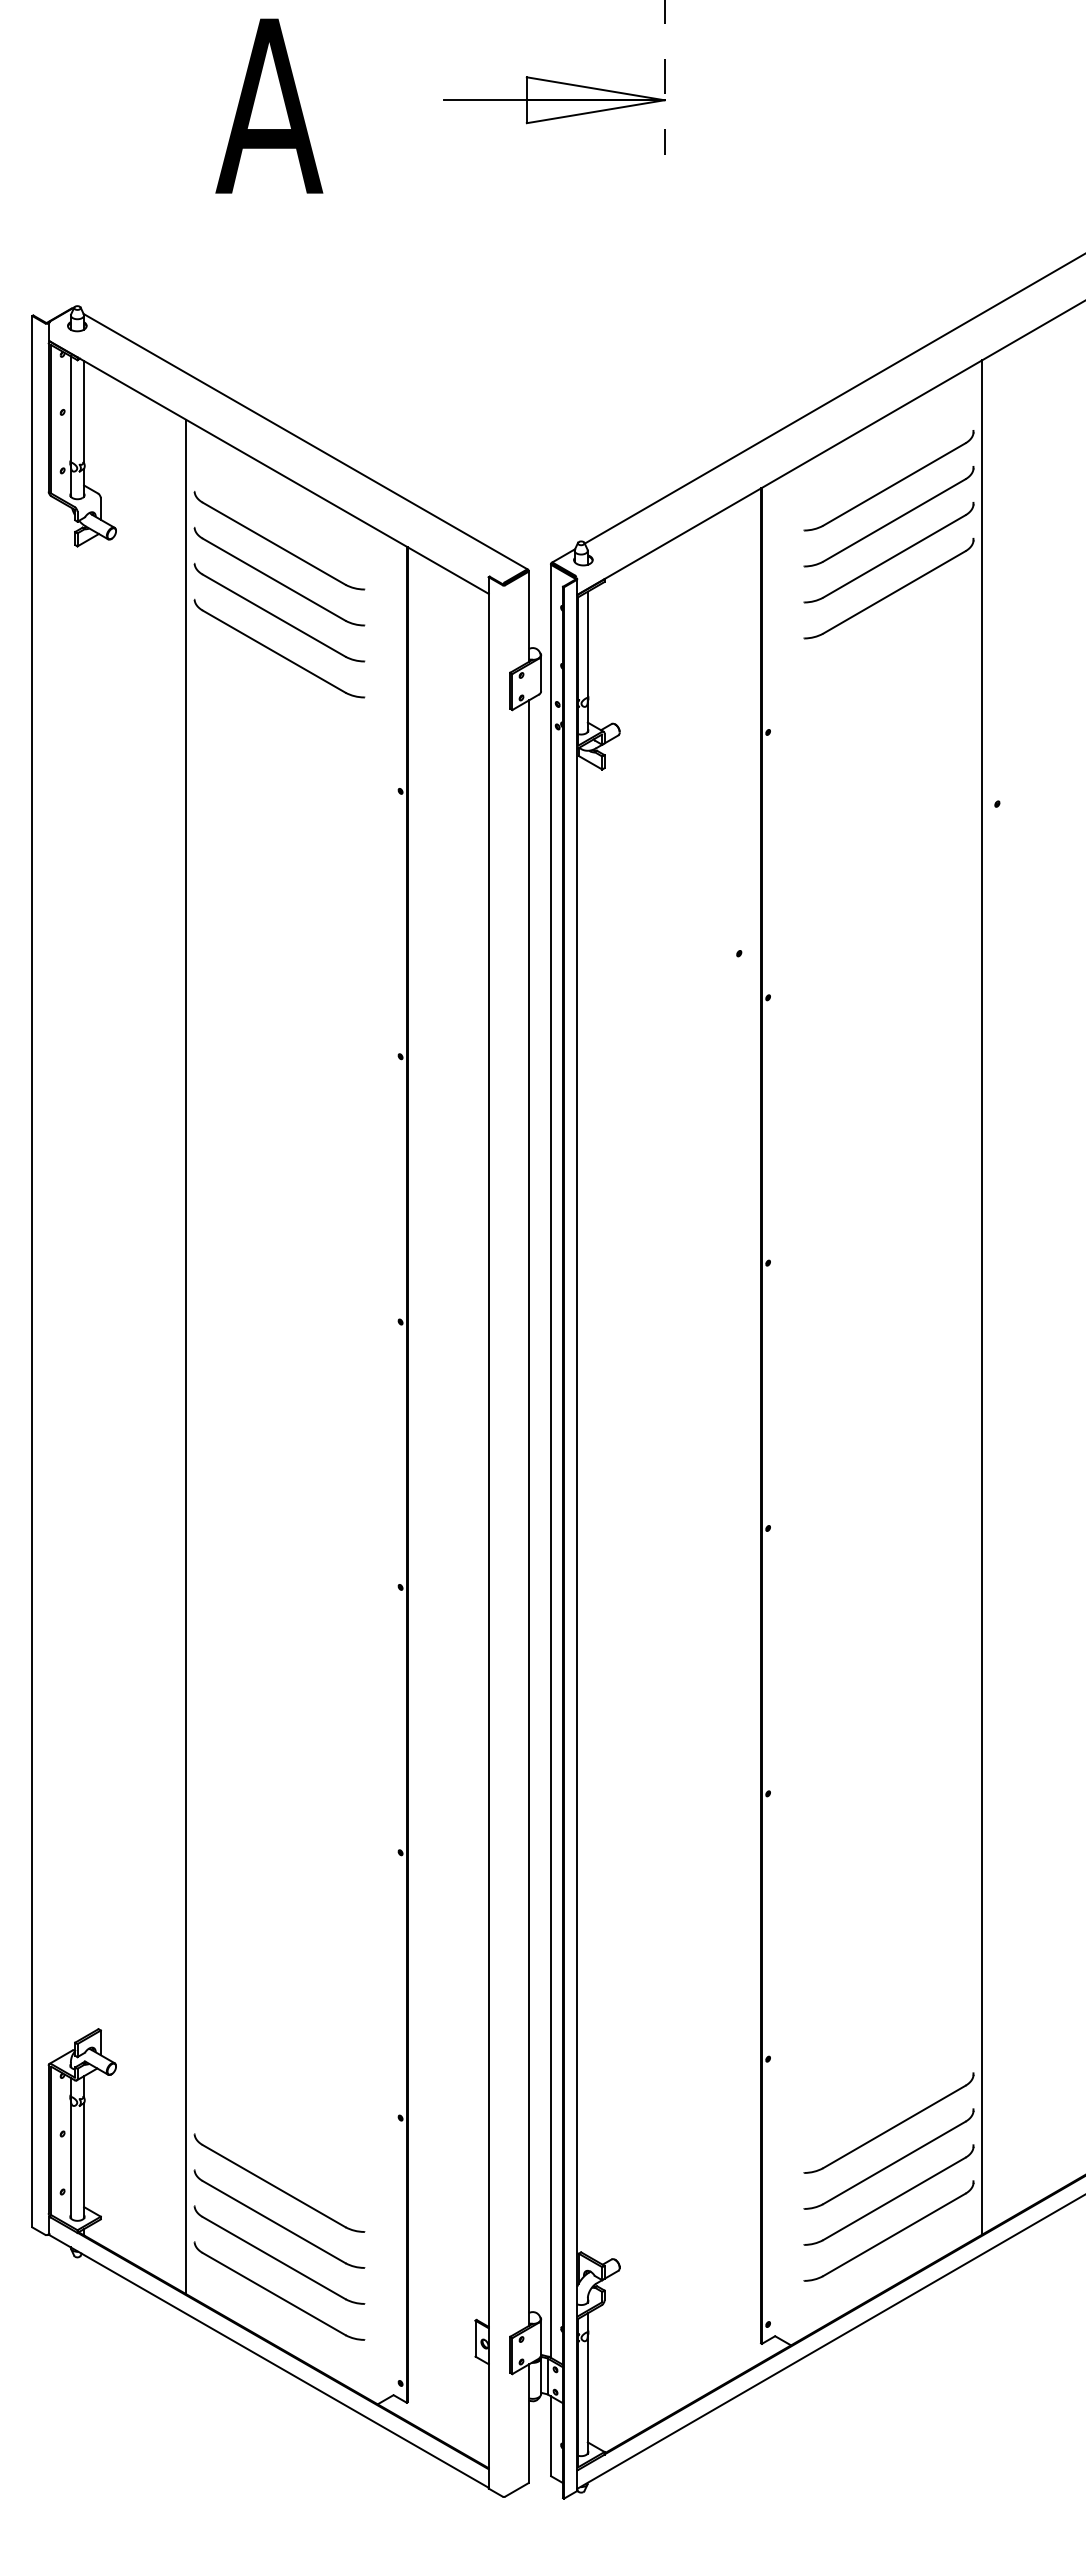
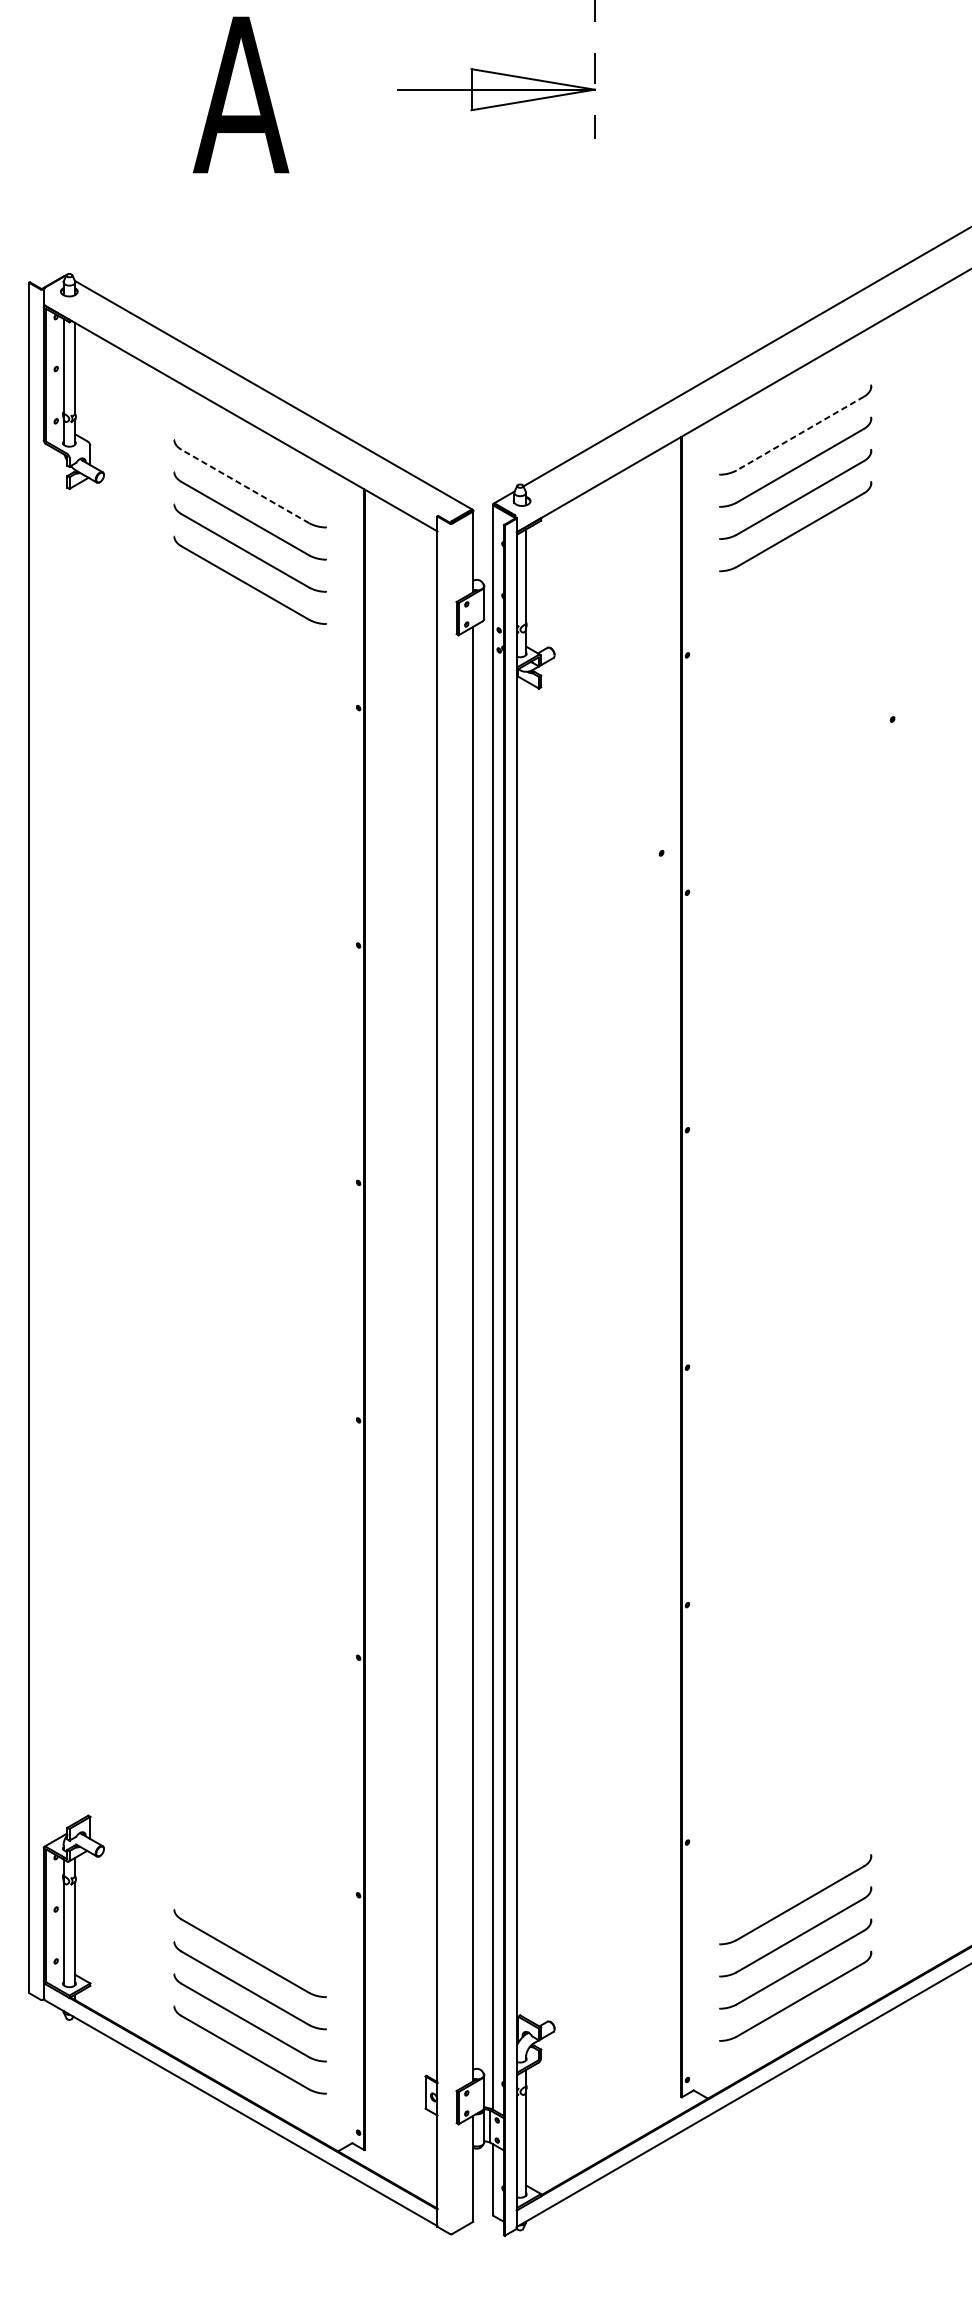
line: (893, 484) -> (799, 433), solid -> dashed
line: (273, 543) -> (244, 486), solid -> dashed
line: (982, 1297) -> (879, 1161), removed
line: (185, 1356) -> (166, 1213), removed

